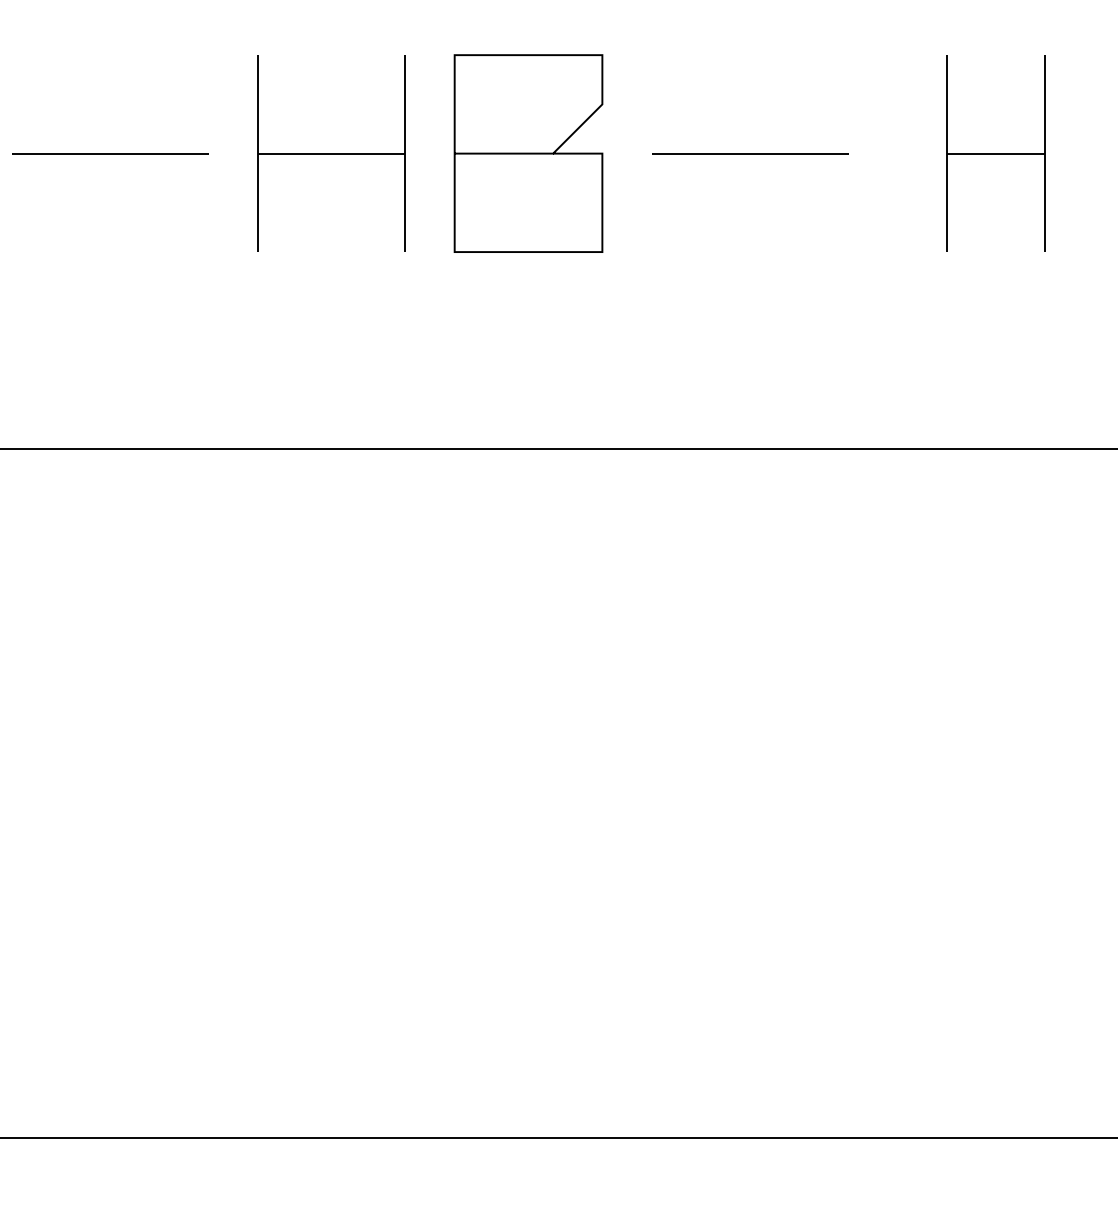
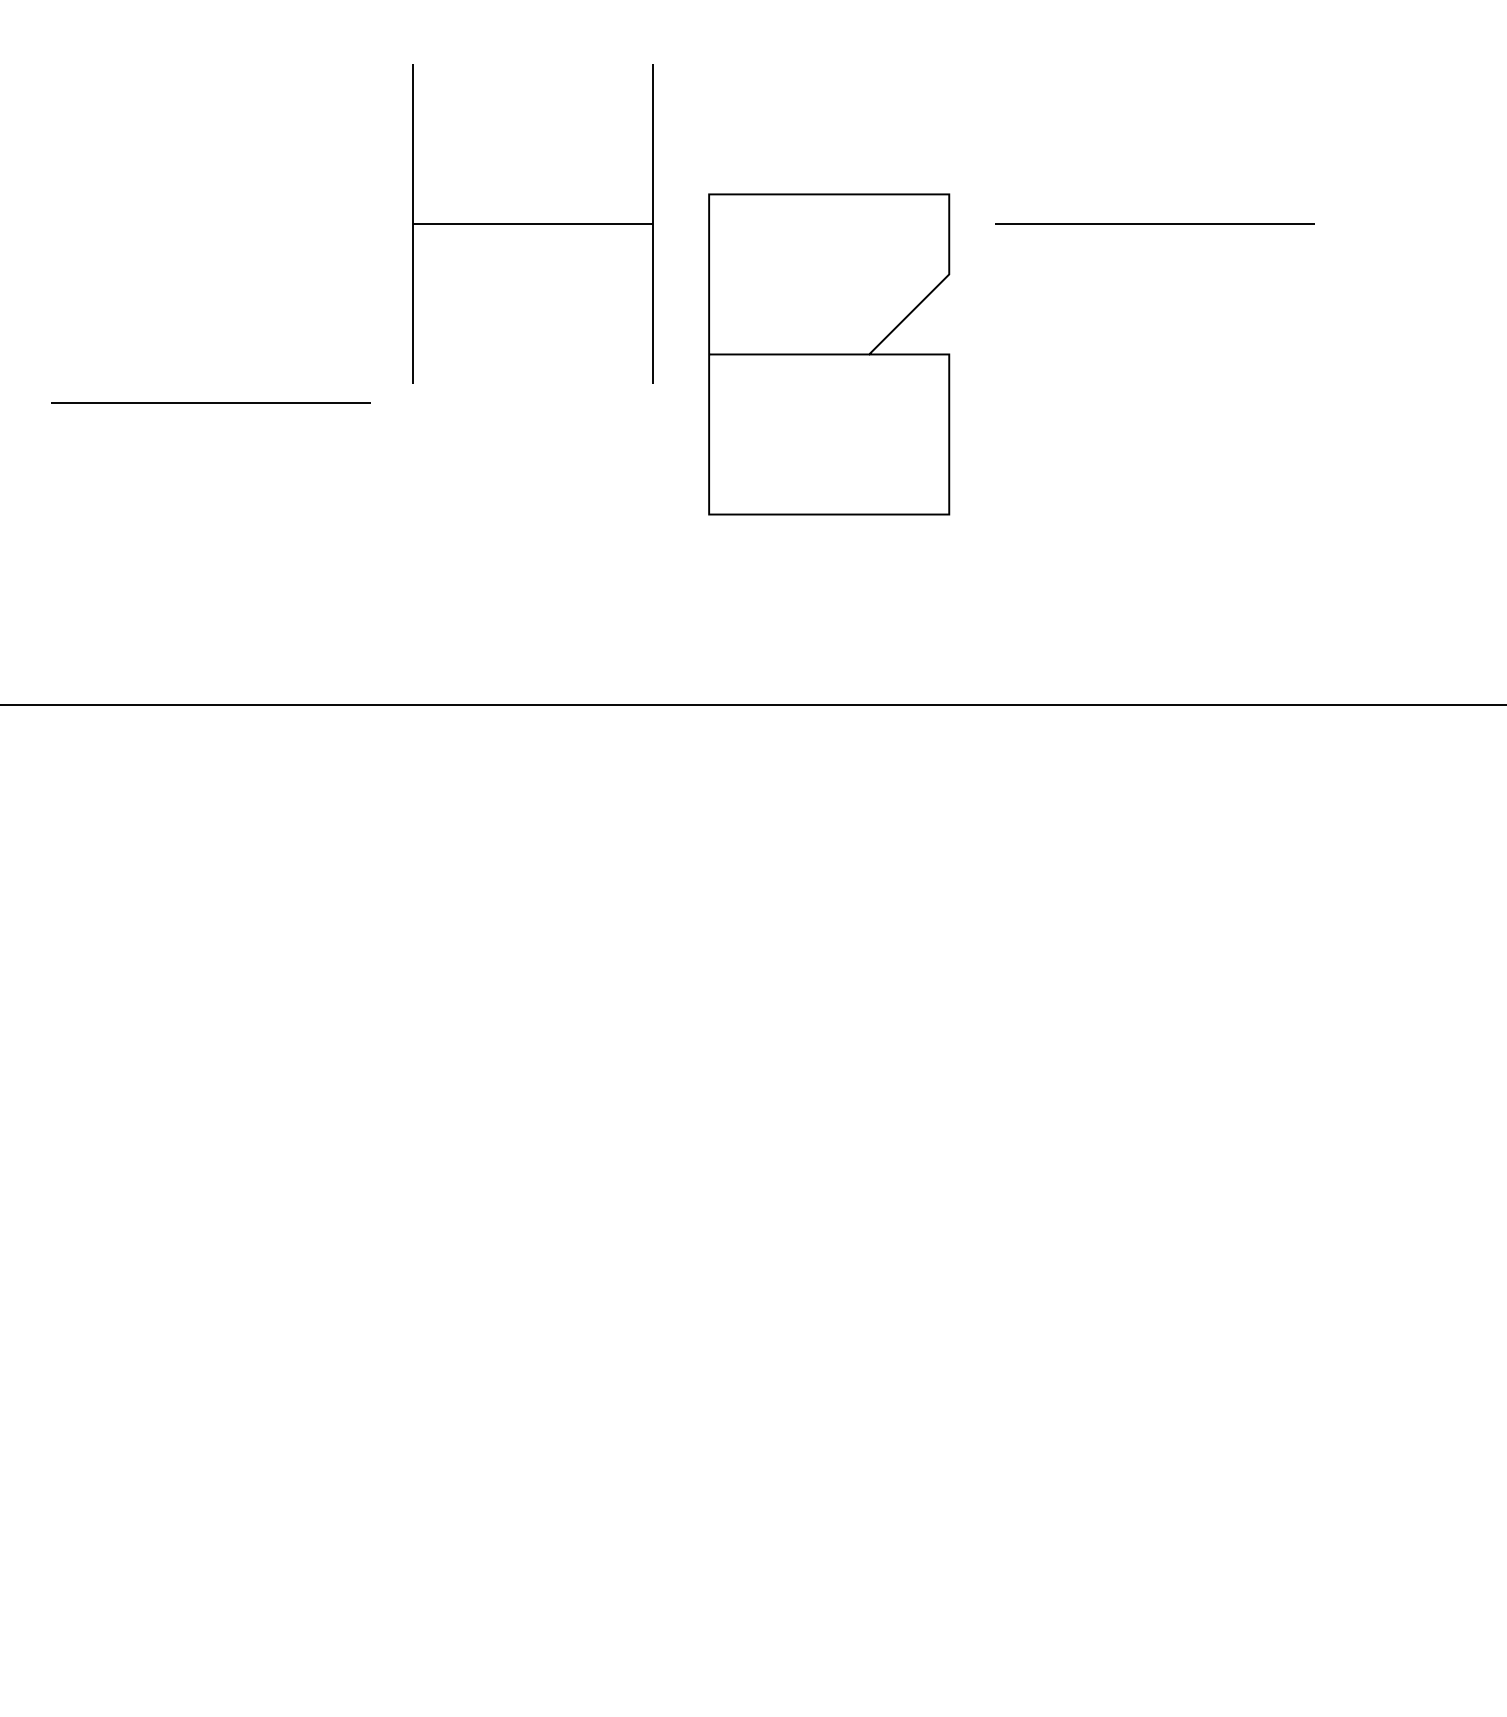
line: (110, 153) -> (211, 403), moved
curve: (528, 153) -> (829, 354), moved
line: (750, 153) -> (1155, 224), moved

